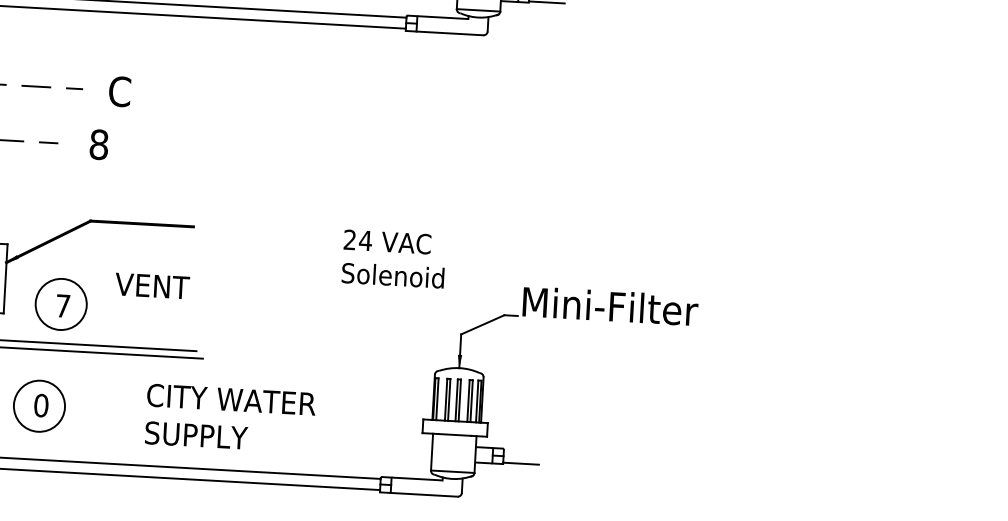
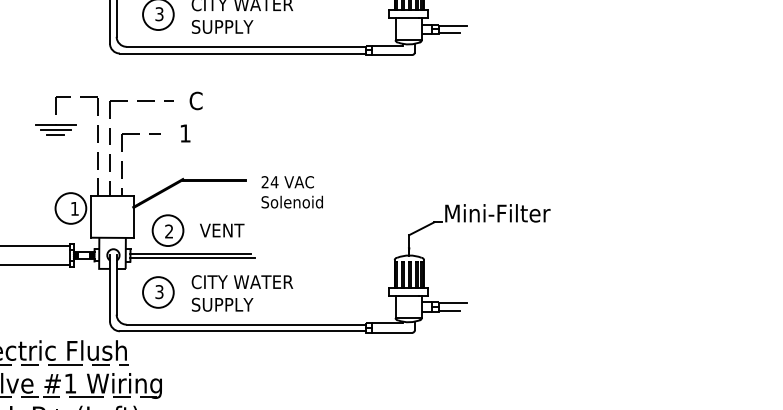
text: (99, 144) -> (185, 133), 8 -> 1
text: (392, 259) -> (291, 192), moved
text: (152, 286) -> (222, 230), moved
text: (63, 305) -> (169, 231), 7 -> 2
text: (41, 406) -> (159, 292), 0 -> 3
text: (230, 418) -> (242, 293), moved
line: (526, 451) -> (452, 303), added

